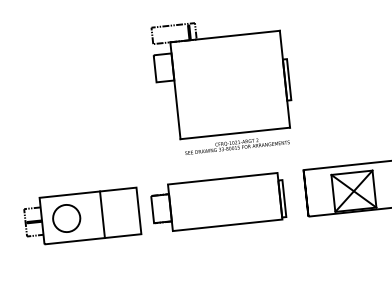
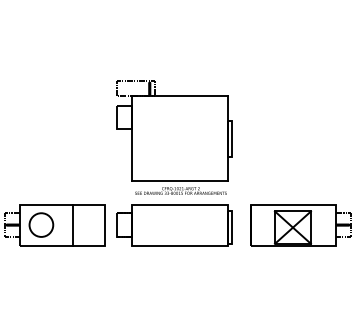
part: (223, 84) -> (174, 137), moved

